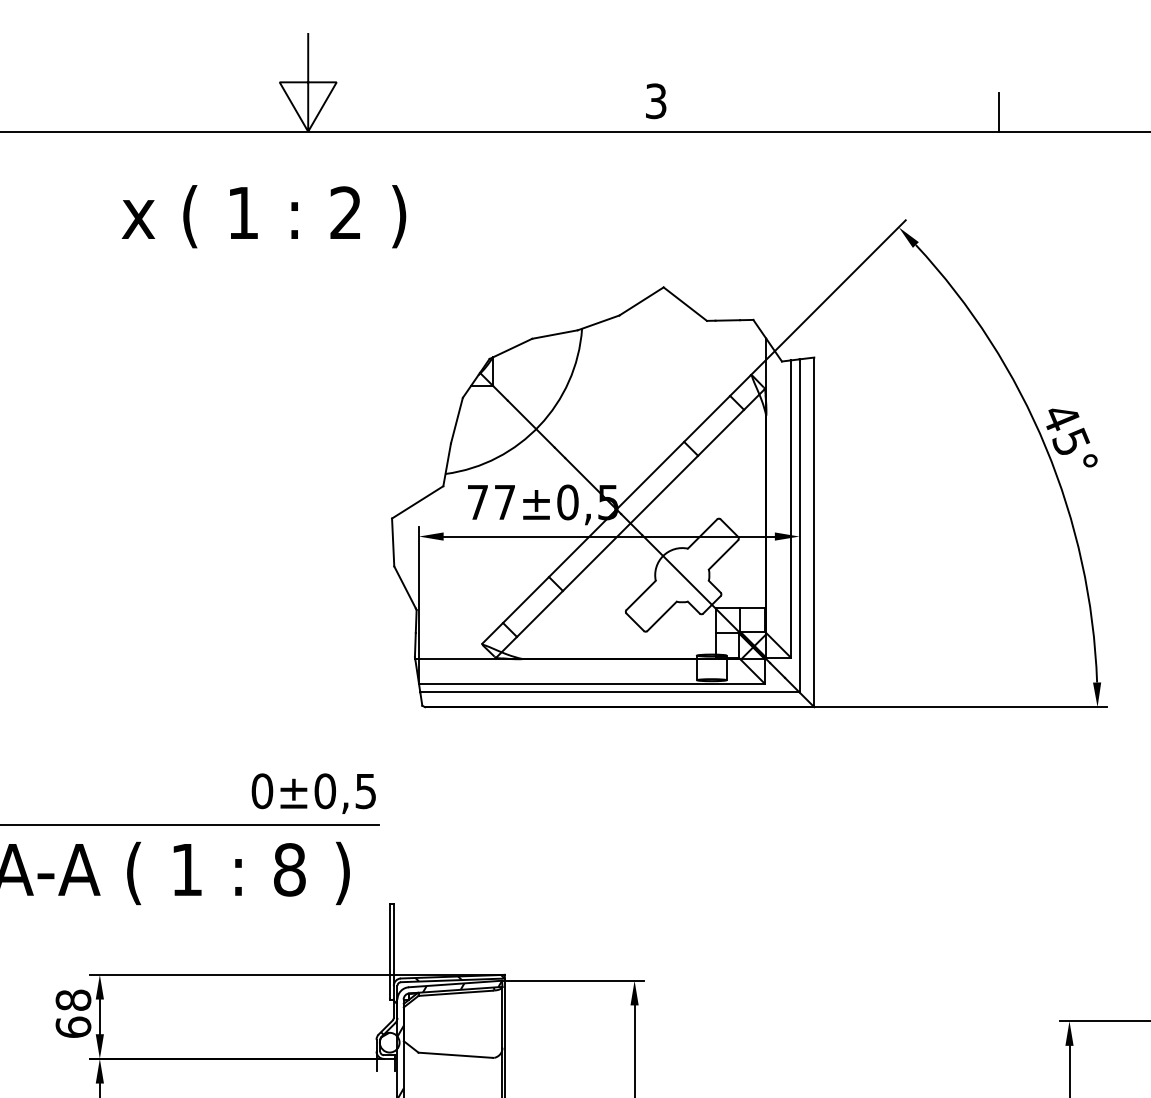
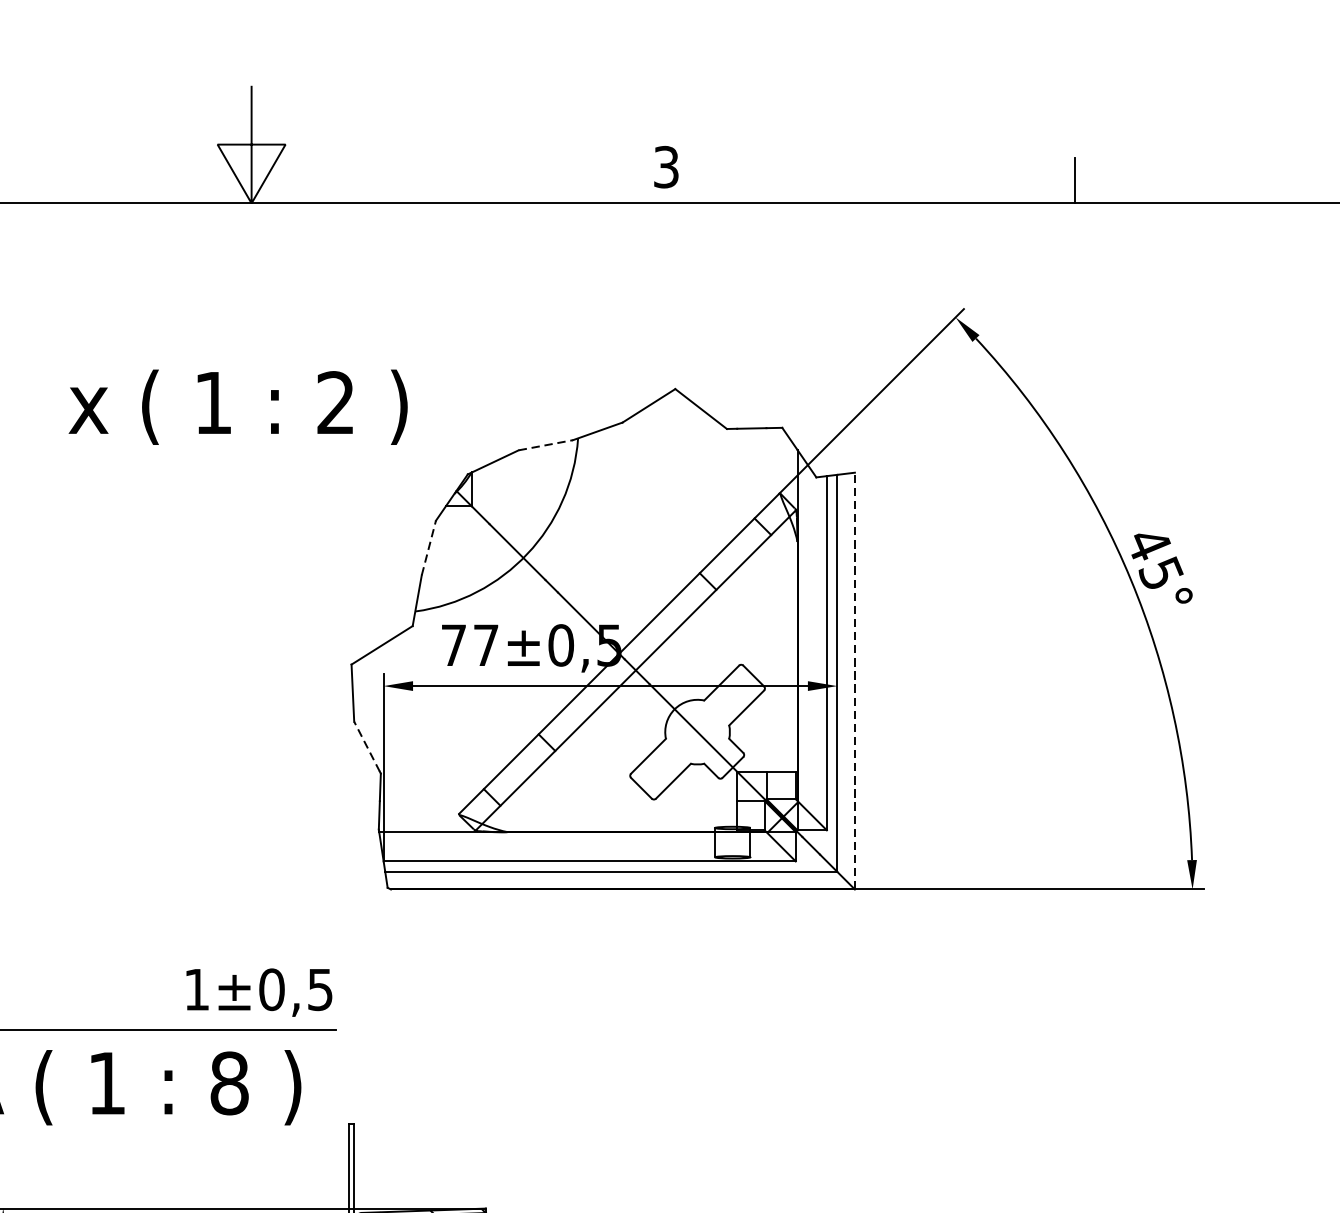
text: (263, 216) -> (237, 407), moved
line: (555, 334) -> (546, 445), solid -> dashed
line: (456, 420) -> (428, 547), solid -> dashed
line: (814, 532) -> (855, 681), solid -> dashed
line: (405, 587) -> (367, 746), solid -> dashed
text: (262, 791) -> (197, 989), 0 -> 1

